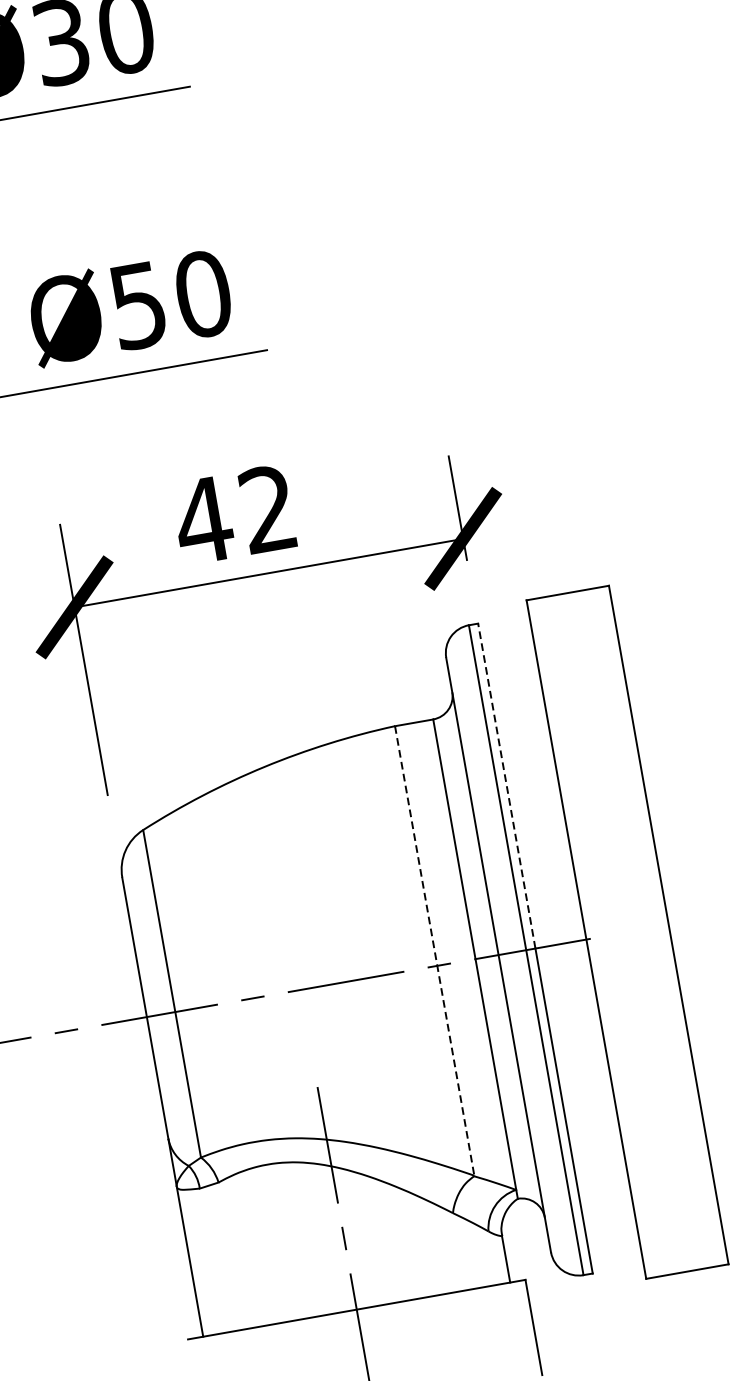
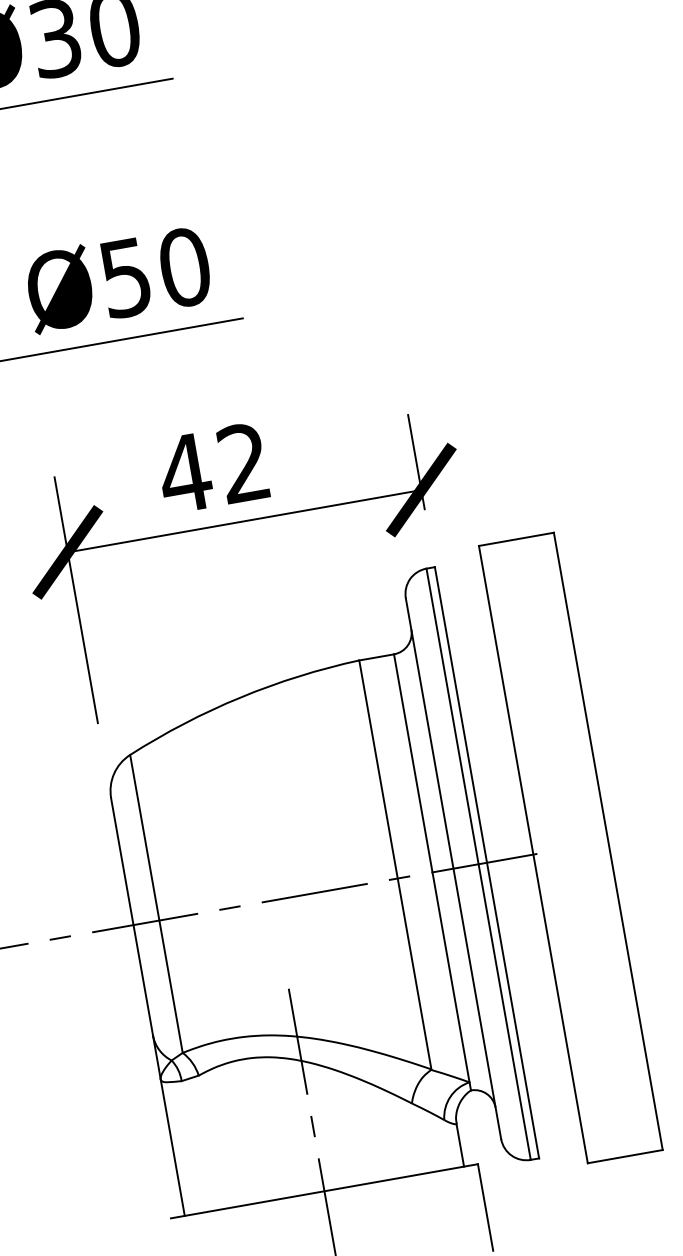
line: (506, 785) -> (460, 714), dashed -> solid
line: (434, 950) -> (395, 864), dashed -> solid

